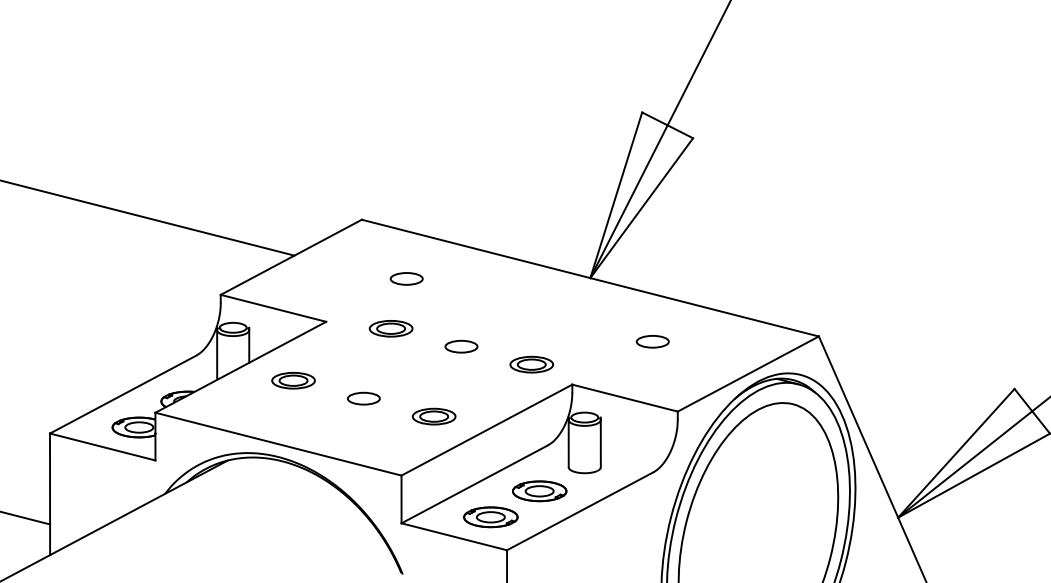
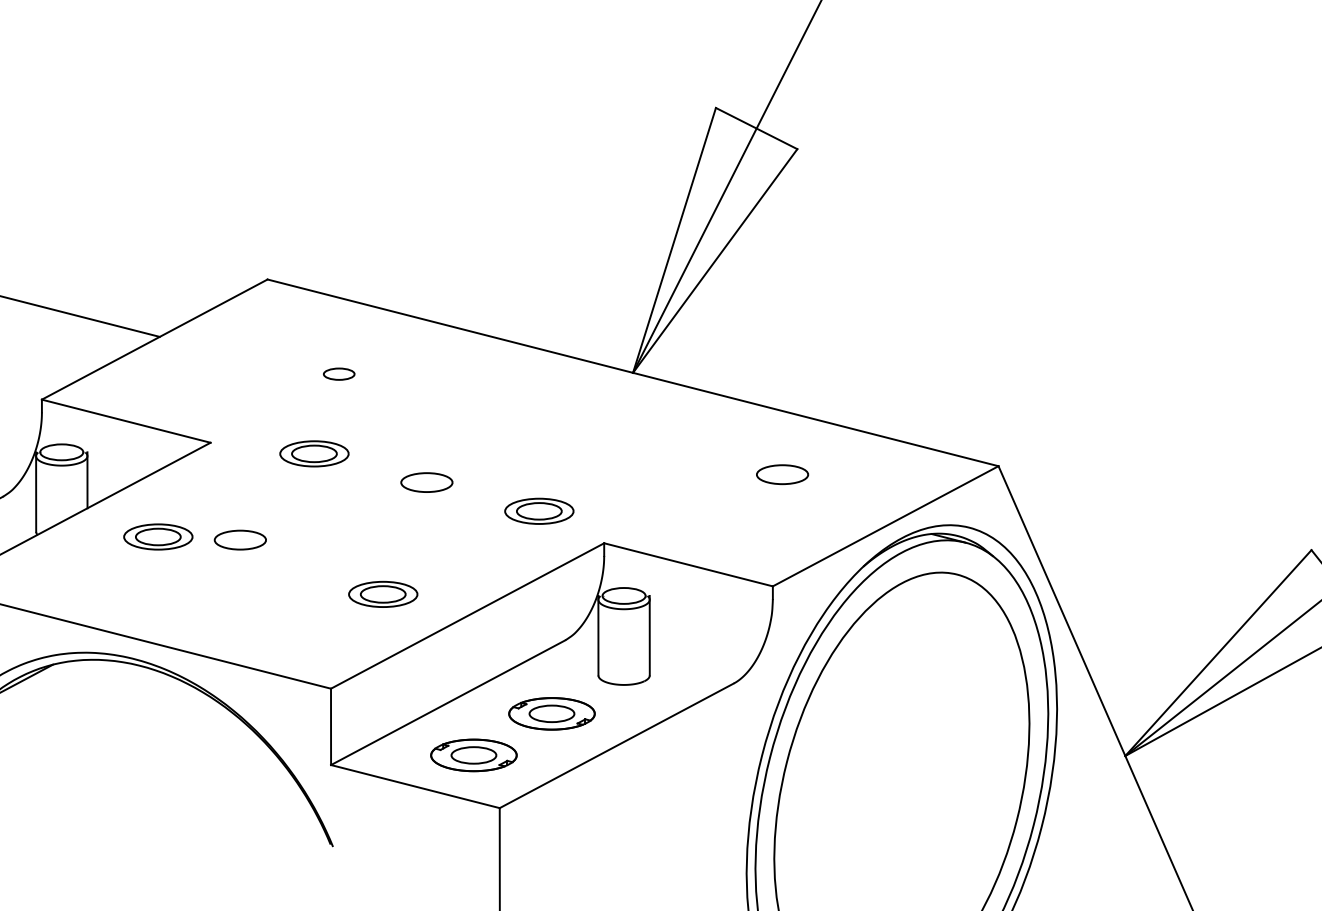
part: (406, 278) -> (338, 373), size x0.6
part: (652, 341) -> (782, 474), moved
part: (363, 398) -> (239, 539), moved

